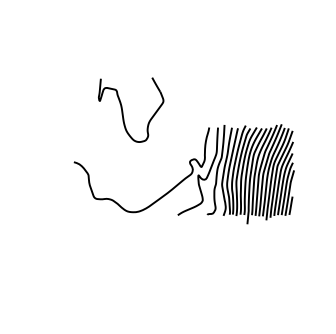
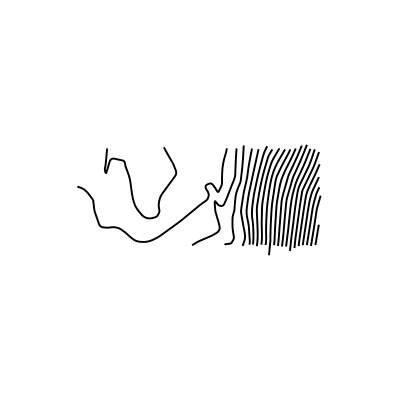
part: (122, 110) -> (131, 183), moved

